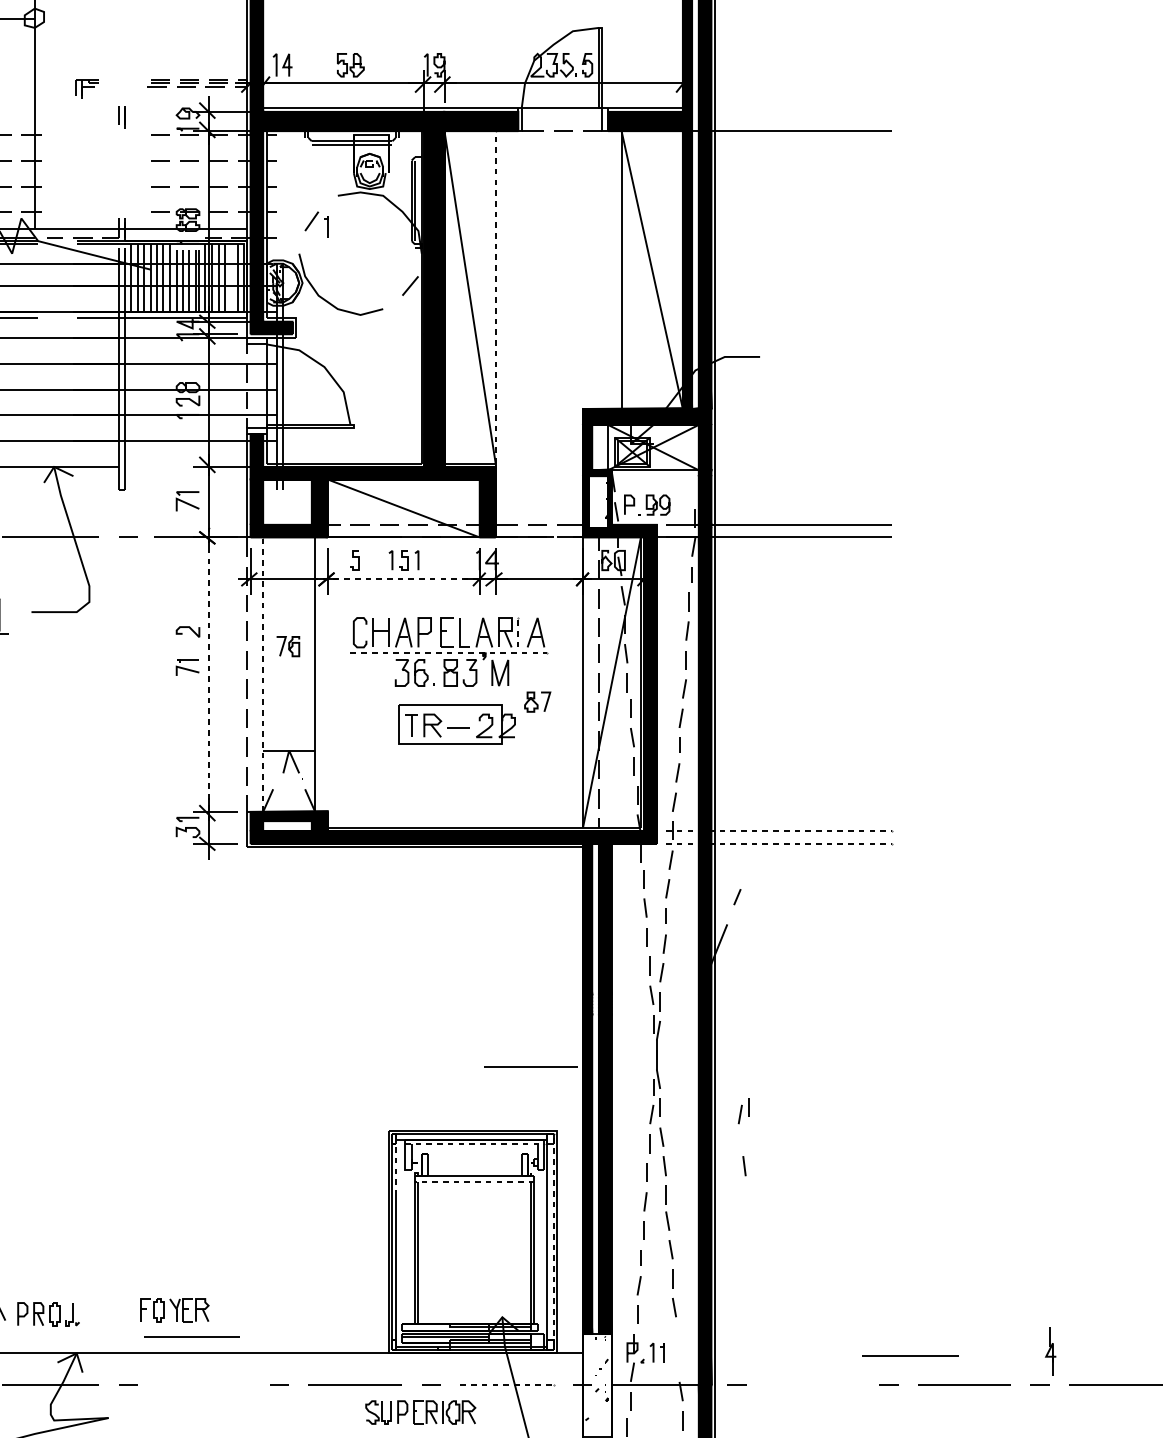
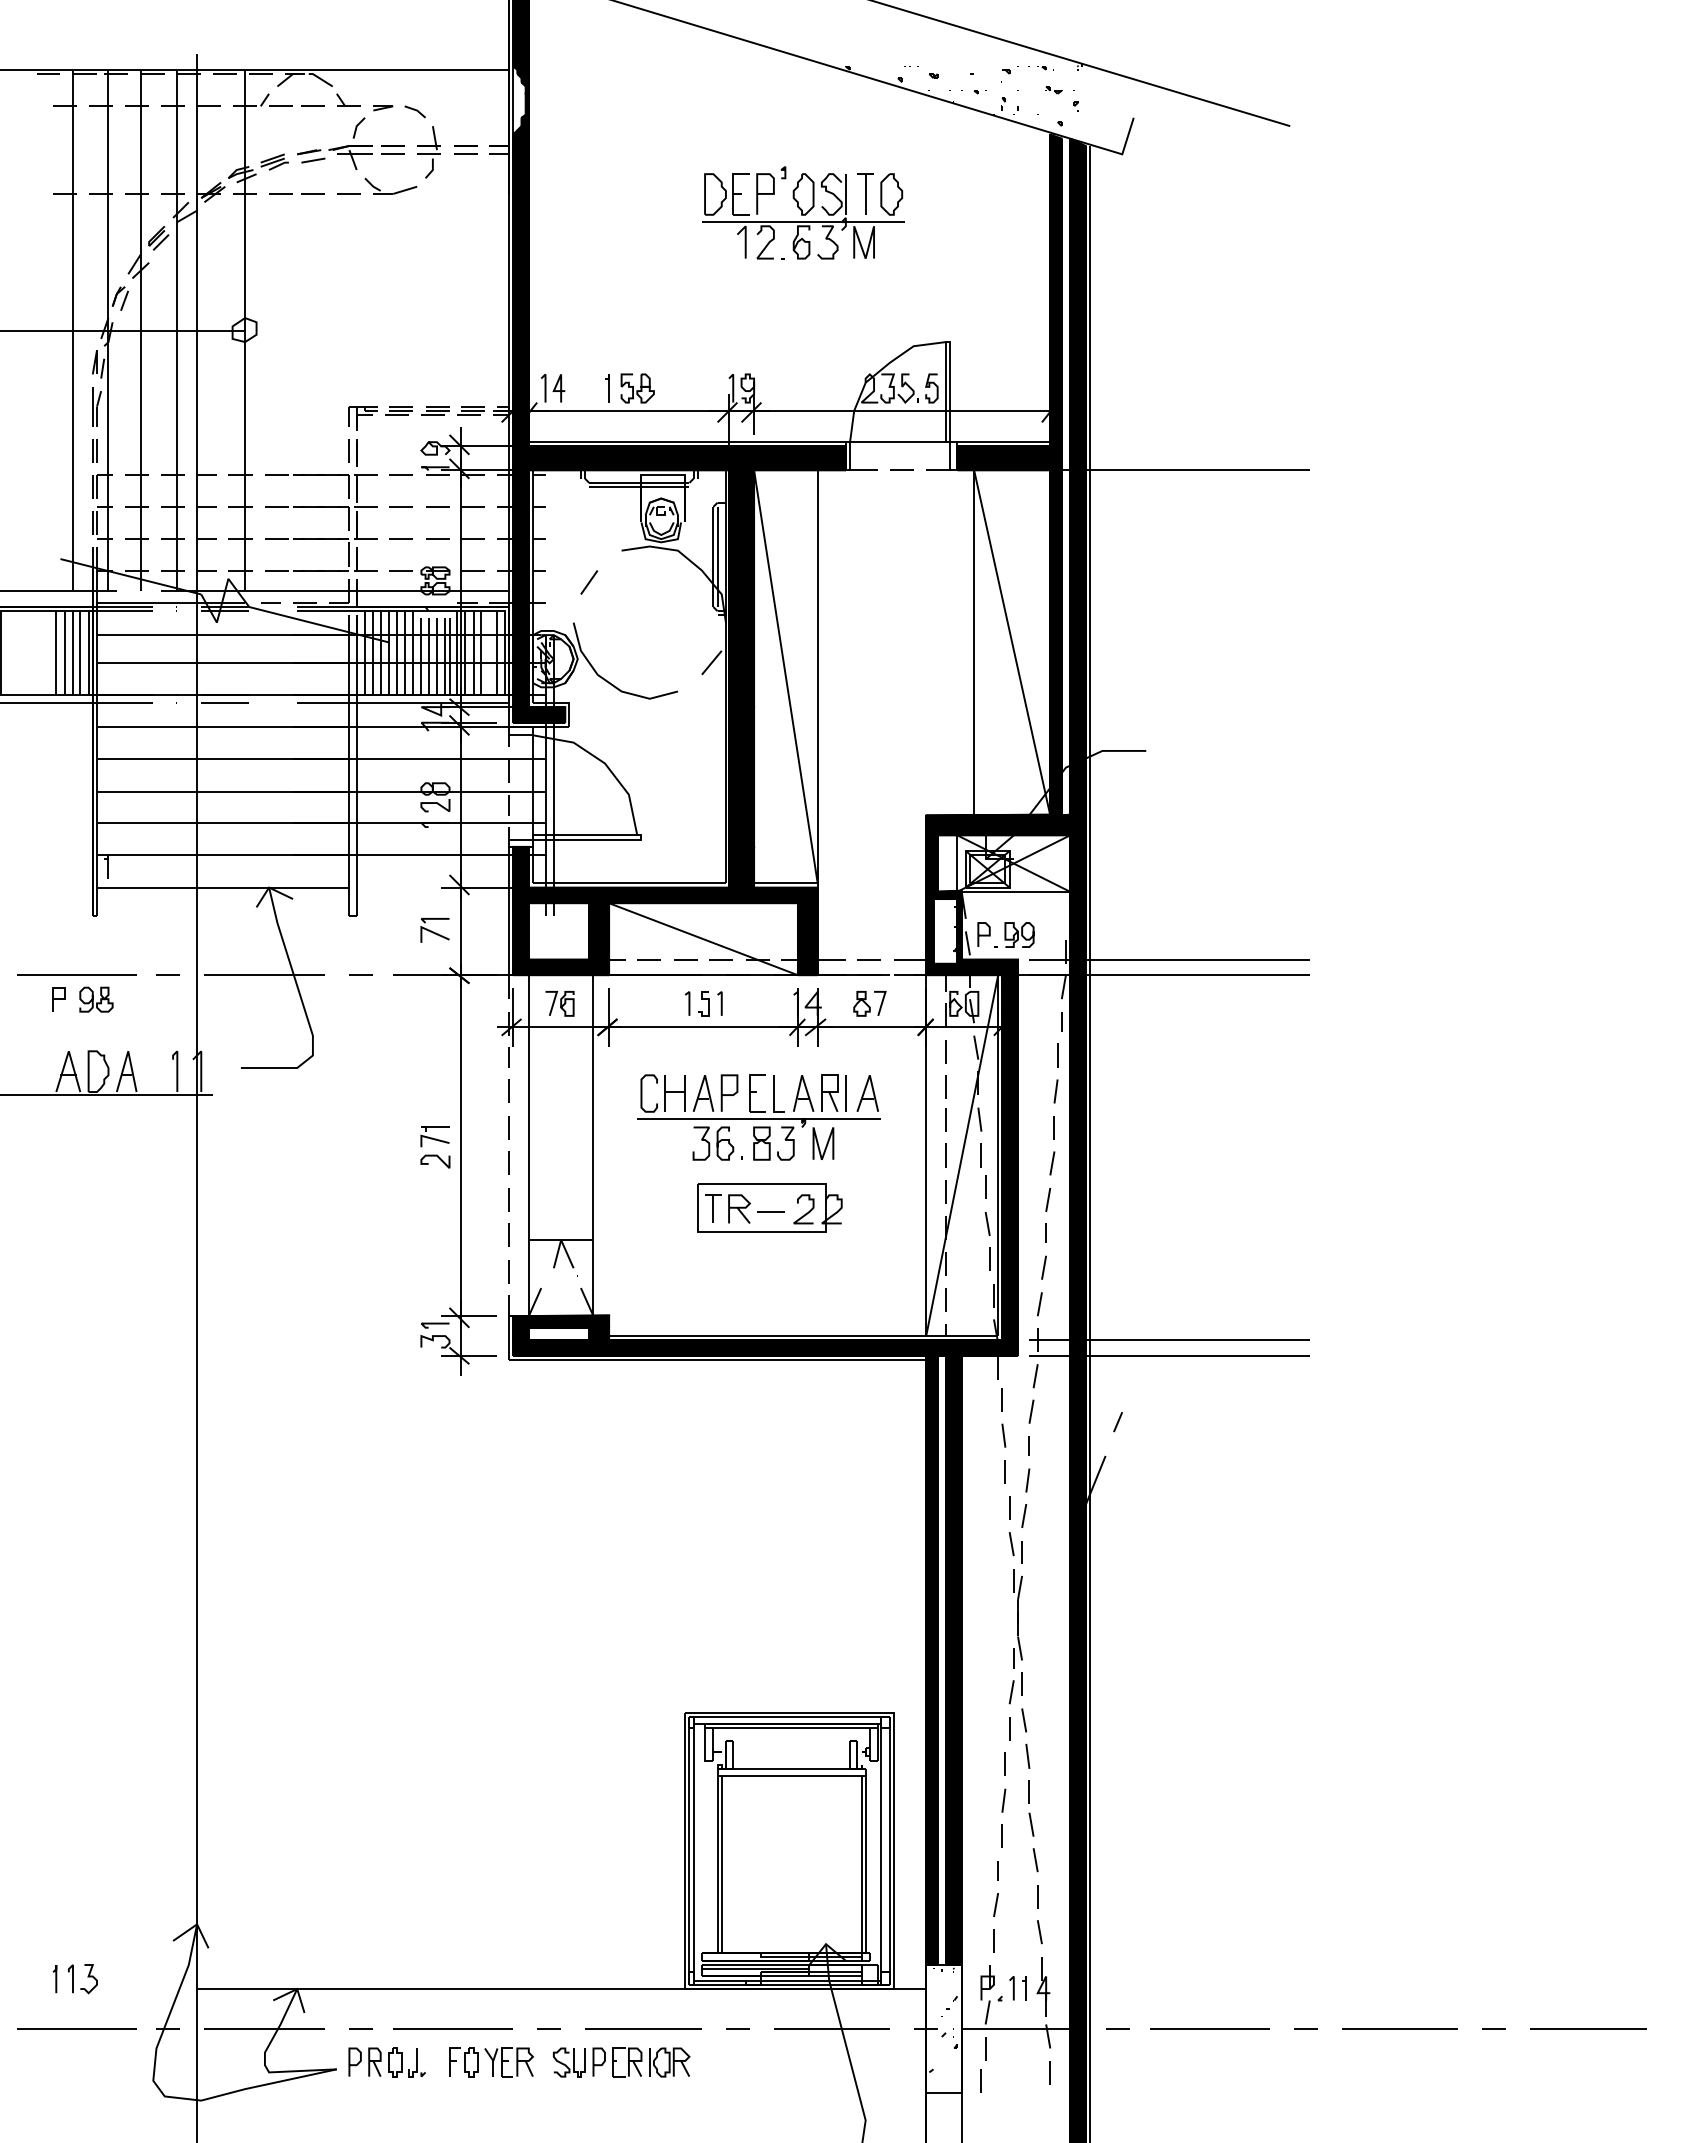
part: (86, 89) -> (362, 418), moved
part: (96, 161) -> (321, 507), added
line: (327, 227) -> (608, 388), moved
line: (495, 296) -> (817, 675), dashed -> solid
curve: (354, 557) -> (642, 999), removed
line: (401, 579) -> (700, 1027), dashed -> solid
curve: (190, 629) -> (438, 1158), moved
line: (518, 632) -> (845, 1093), dashed -> solid
part: (287, 646) -> (559, 1003), moved
line: (448, 653) -> (759, 1119), dashed -> solid
line: (208, 673) -> (460, 1144), dashed -> solid
line: (262, 673) -> (528, 1144), dashed -> solid
part: (537, 701) -> (869, 1003), moved
line: (779, 831) -> (1170, 1340), dashed -> solid
line: (779, 843) -> (1170, 1355), dashed -> solid
line: (530, 1066) -> (861, 1632), removed
part: (743, 1111) -> (1125, 1688), removed
line: (475, 1143) -> (792, 1728), dashed -> solid
line: (395, 1165) -> (693, 1755), dashed -> solid
line: (744, 1165) -> (1126, 1755), removed
line: (474, 1182) -> (791, 1776), dashed -> solid
line: (553, 1239) -> (889, 1847), dashed -> solid
part: (175, 1310) -> (491, 2062), moved
part: (48, 1314) -> (386, 2062), moved
line: (191, 1336) -> (452, 2028), moved
part: (1050, 1351) -> (1043, 1986), moved
line: (909, 1356) -> (1209, 2028), moved
line: (507, 1385) -> (832, 2028), dashed -> solid
part: (420, 1412) -> (621, 2062), moved

